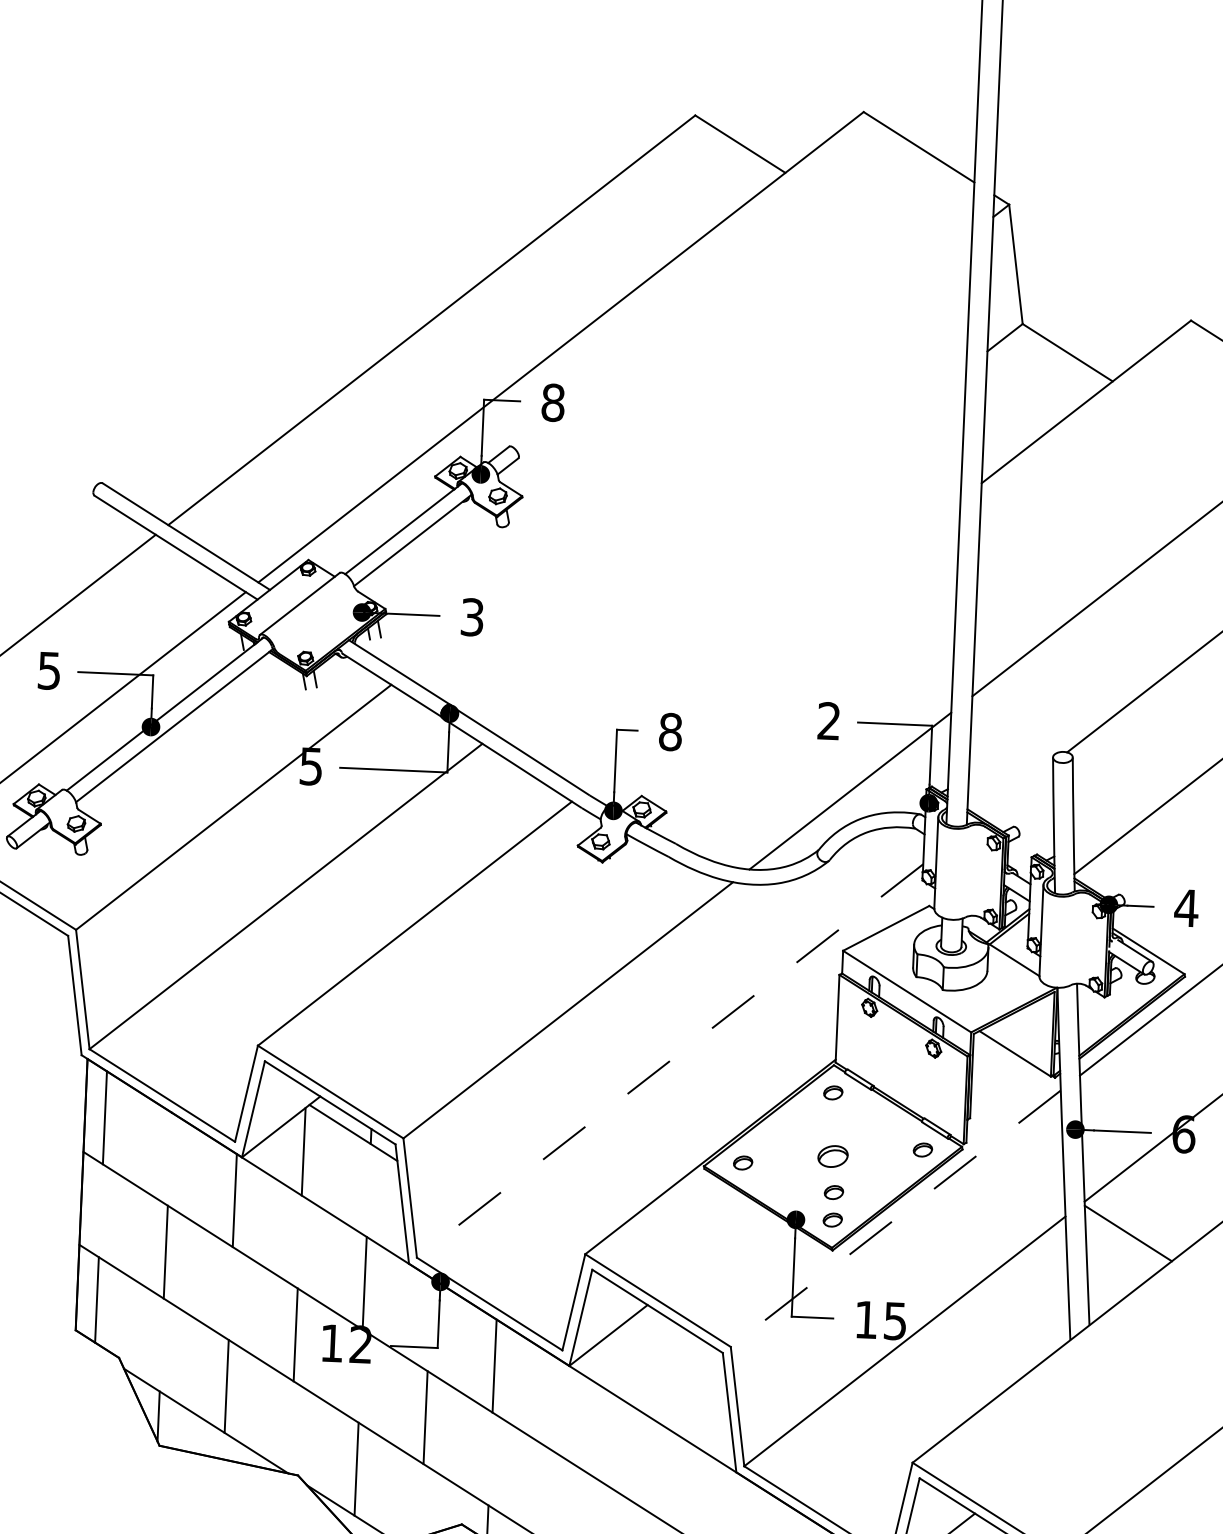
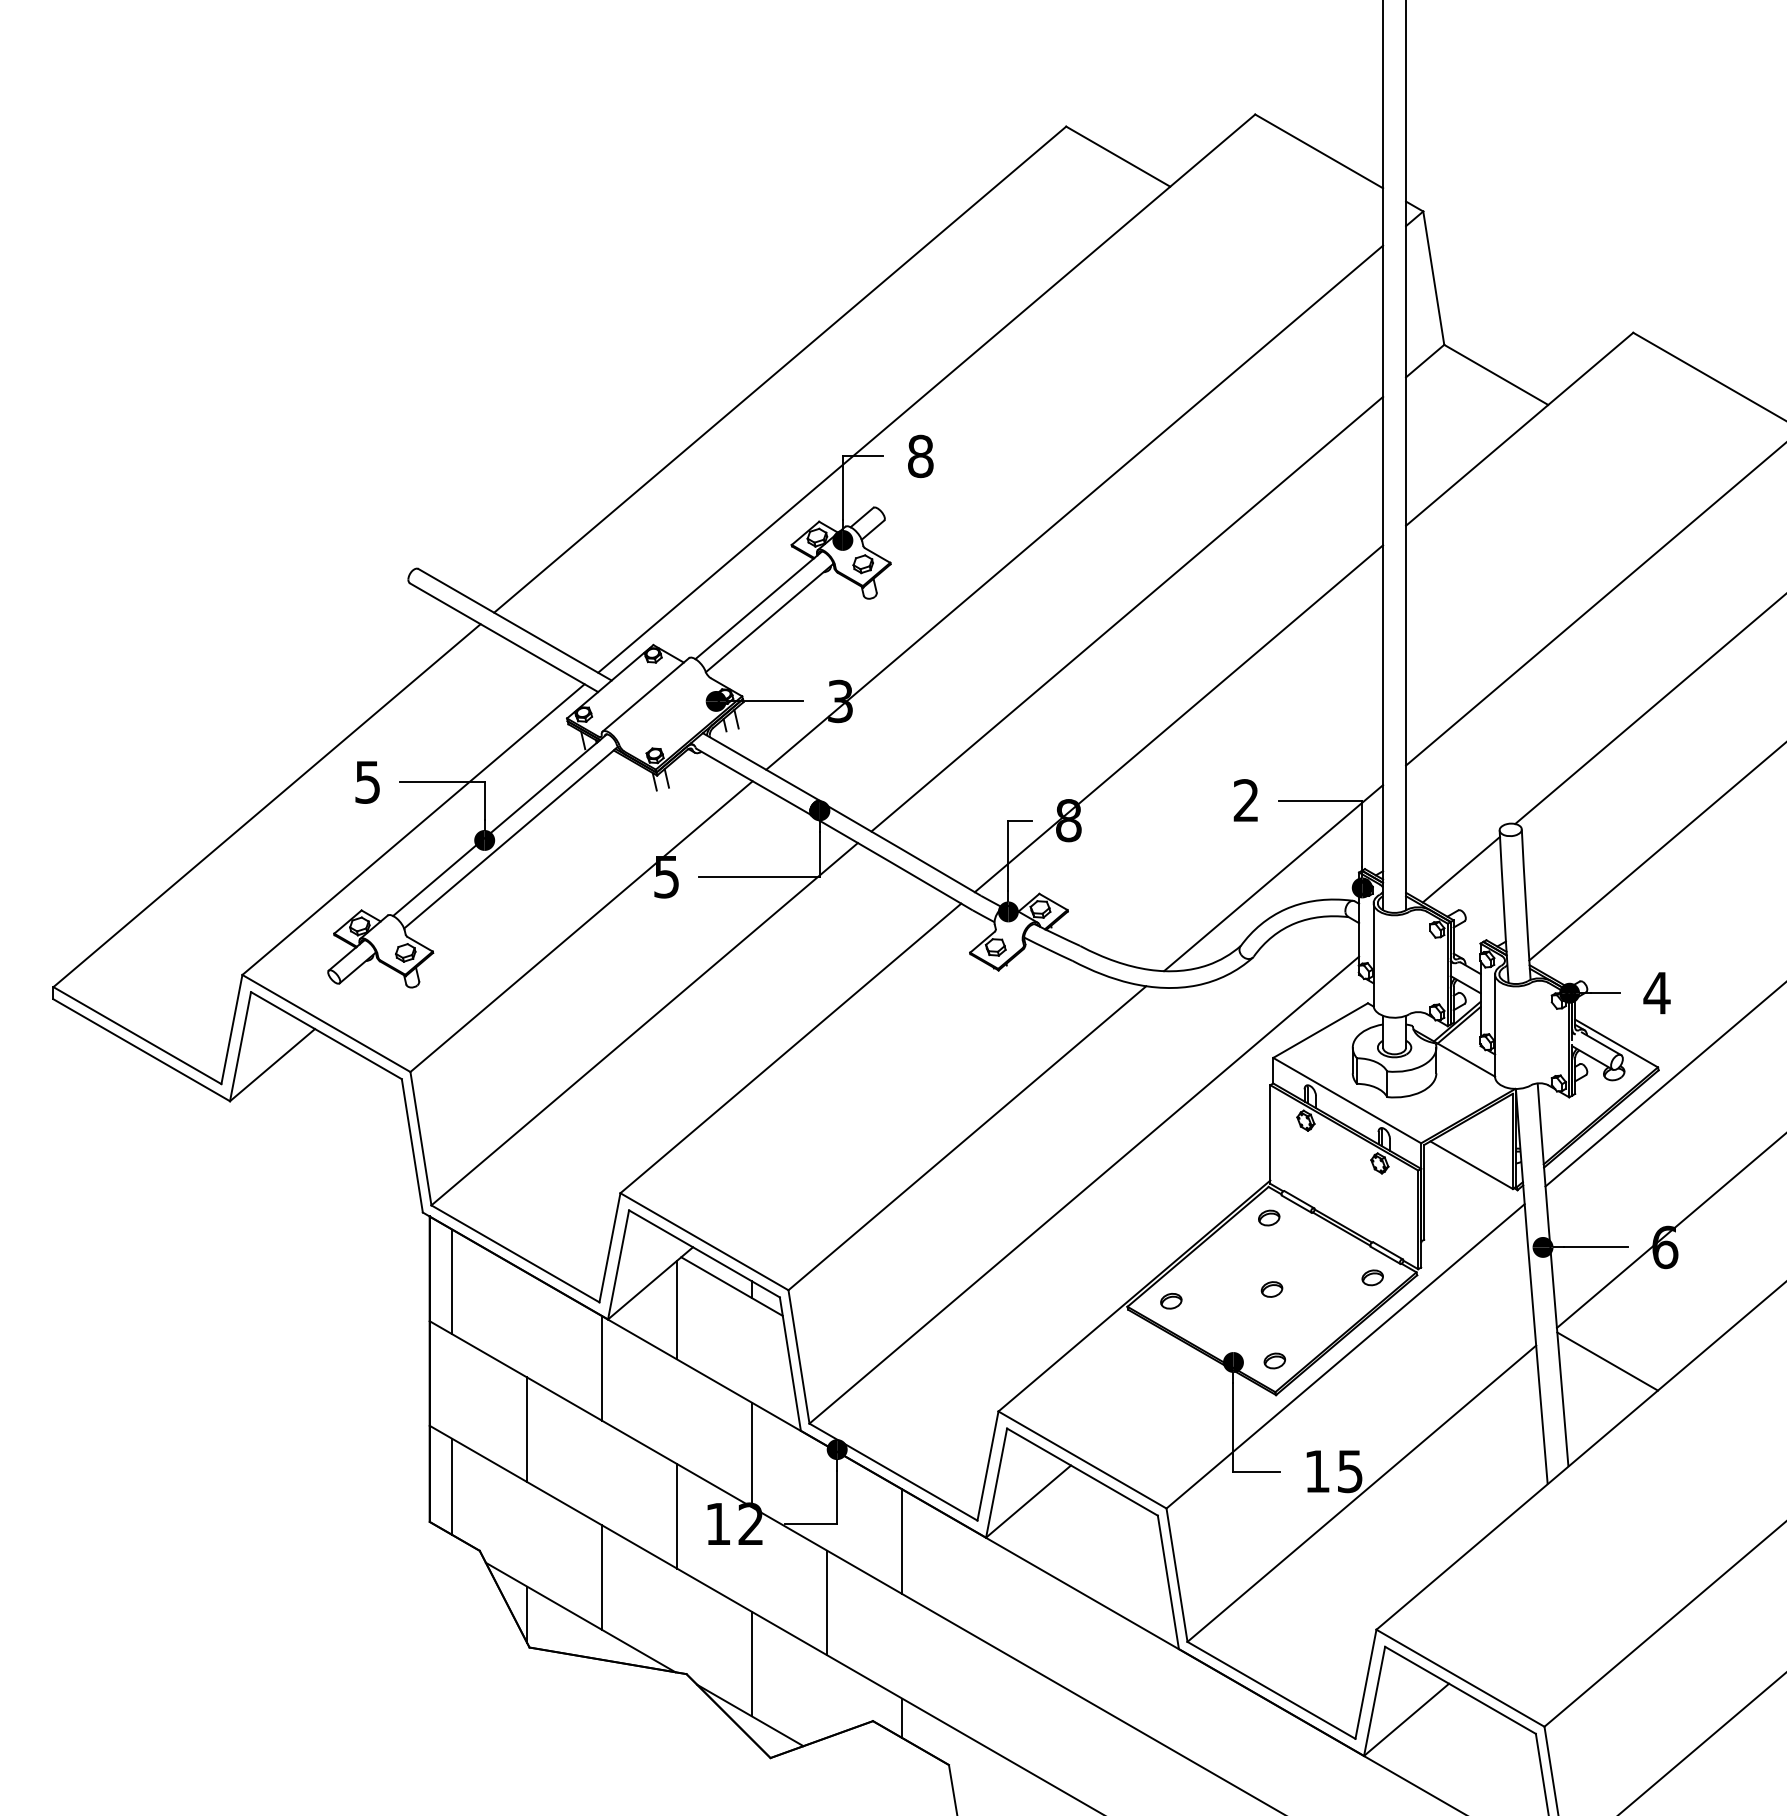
line: (687, 454) -> (1074, 507), added
line: (730, 550) -> (1127, 613), added
line: (772, 645) -> (1178, 718), added
line: (1016, 790) -> (1460, 869), added
line: (670, 1061) -> (1084, 1190), dashed -> solid
part: (832, 1156) -> (1271, 1289), size x0.62
part: (833, 1192) -> (1274, 1329), removed
line: (895, 1218) -> (1345, 1356), dashed -> solid

